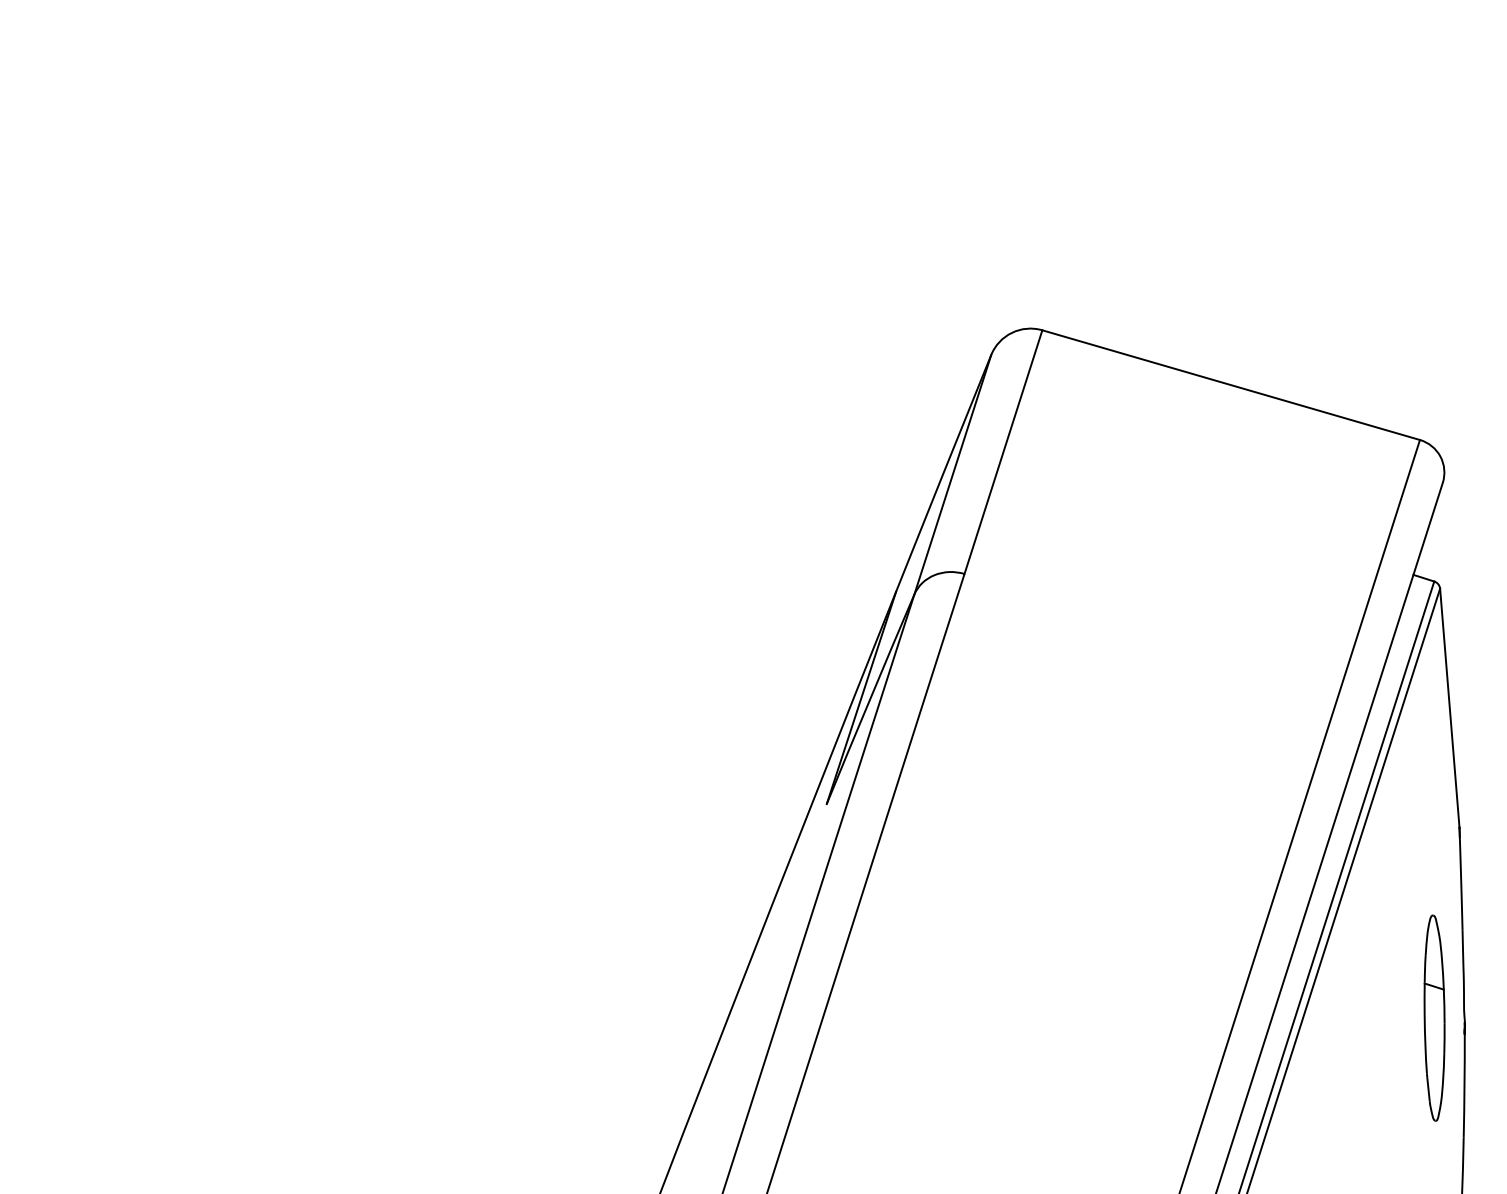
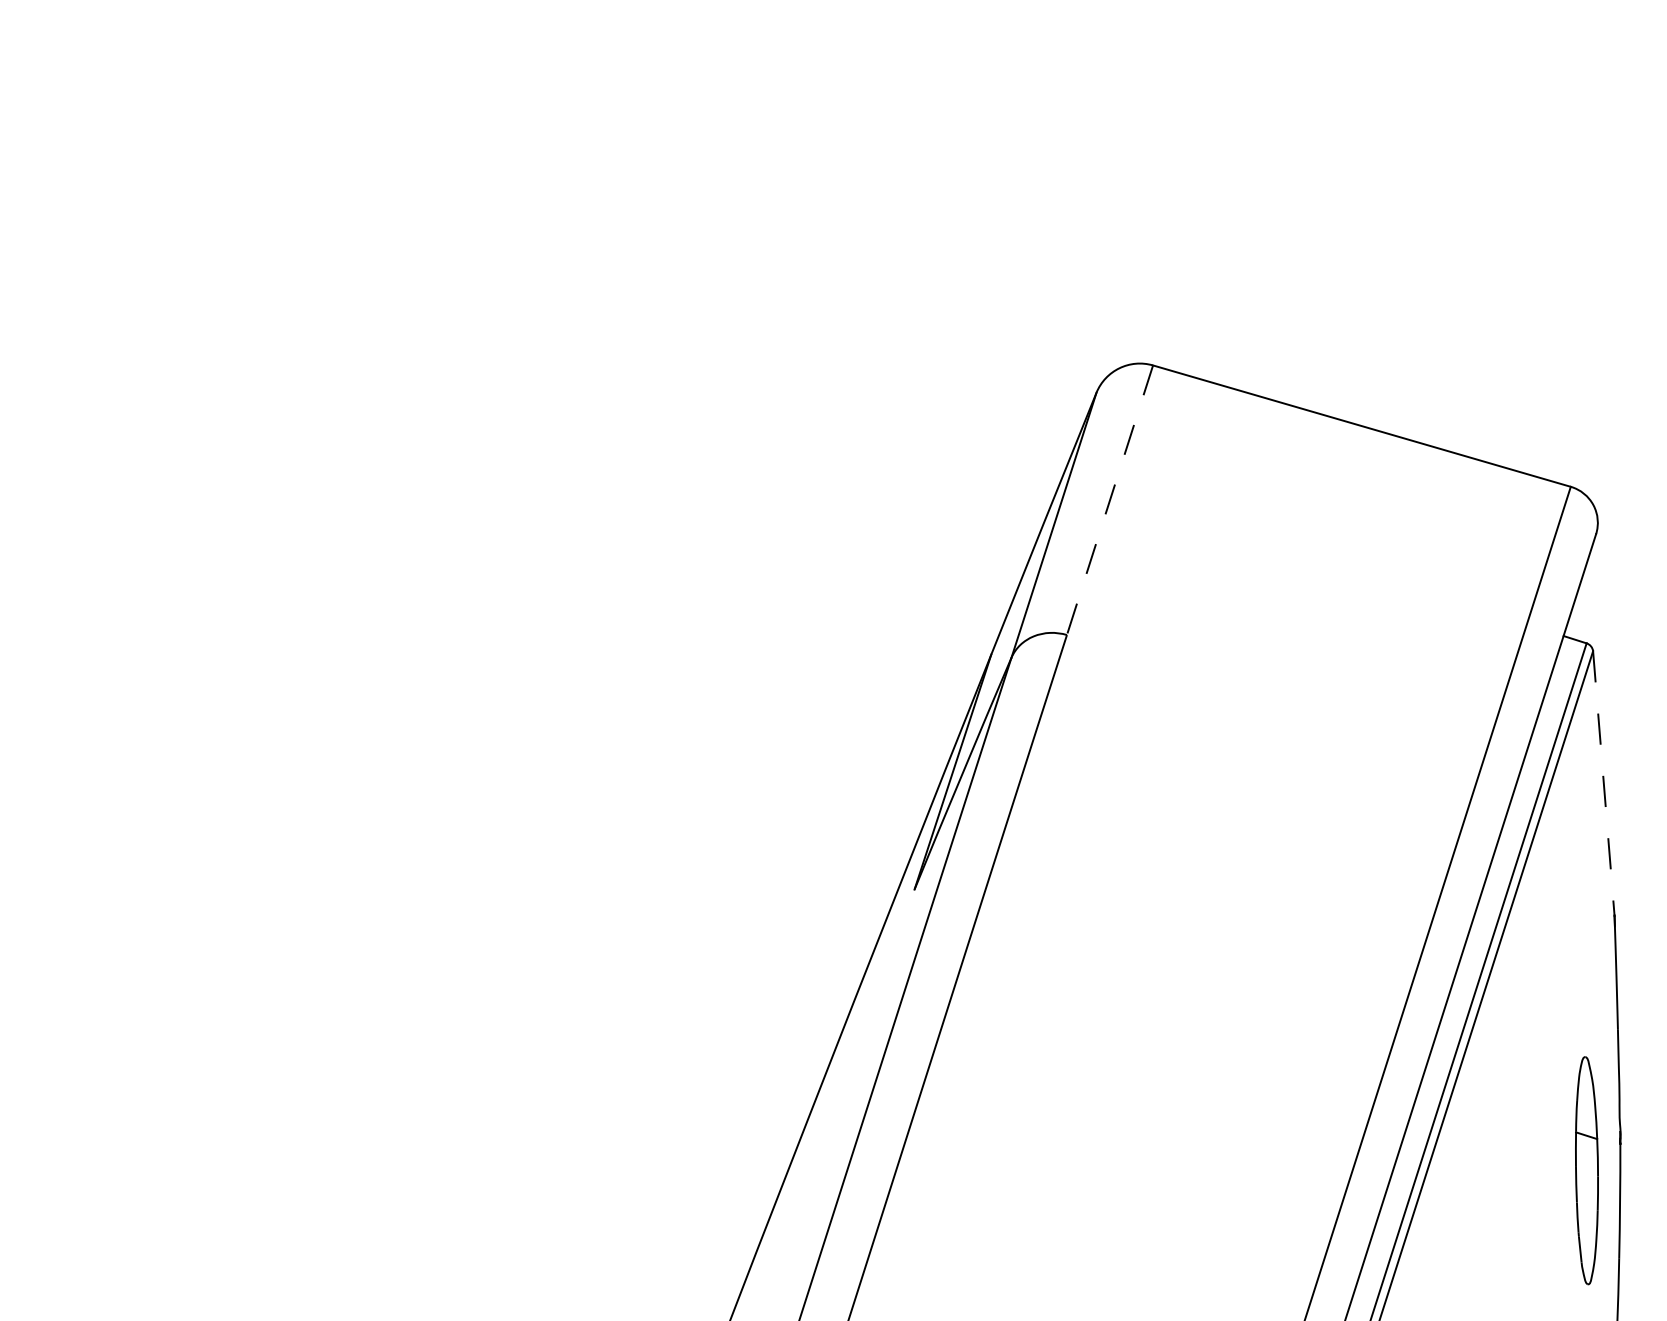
line: (1003, 452) -> (1110, 500), solid -> dashed
line: (1449, 708) -> (1603, 783), solid -> dashed
part: (1434, 1017) -> (1586, 1169), moved

